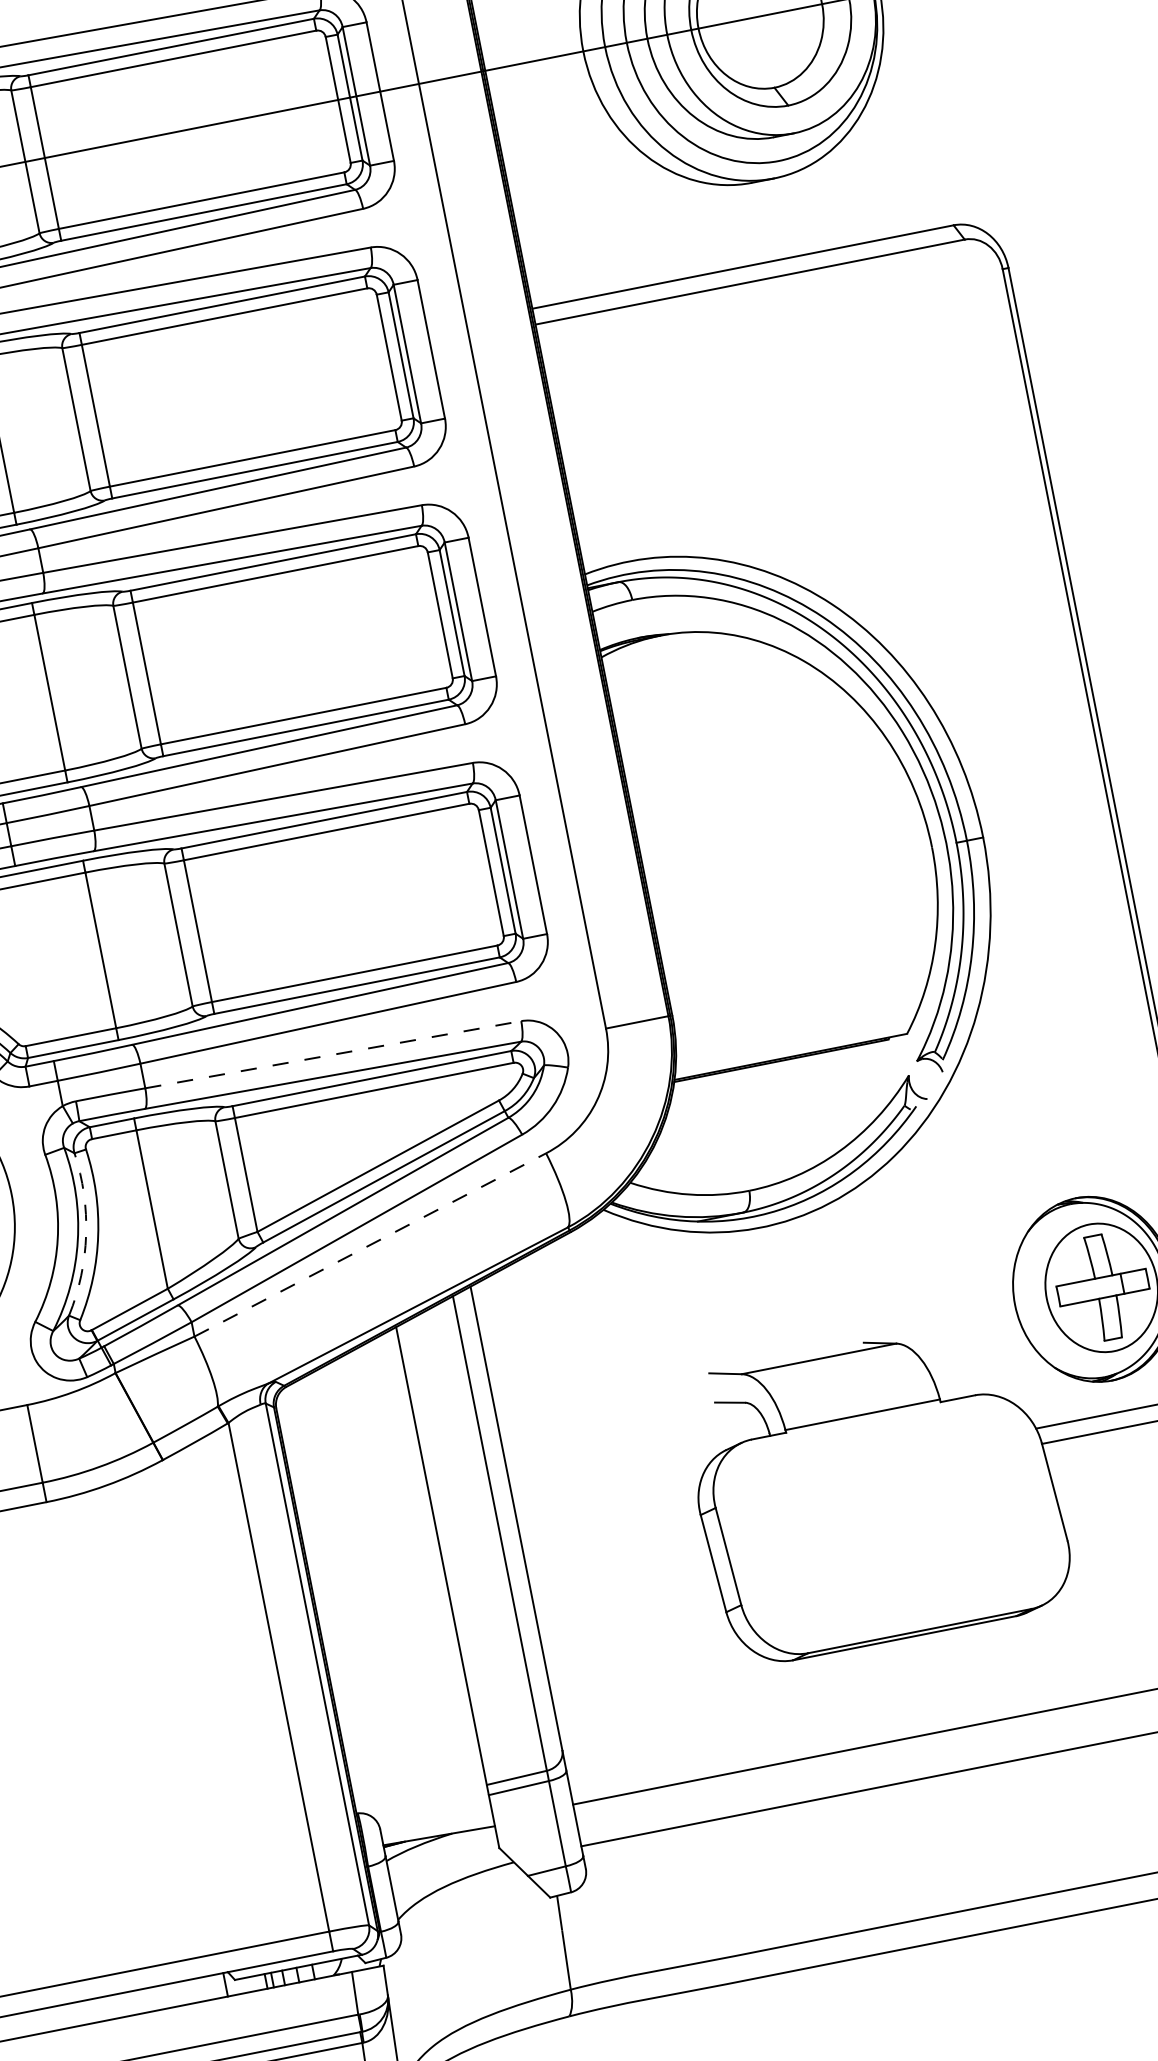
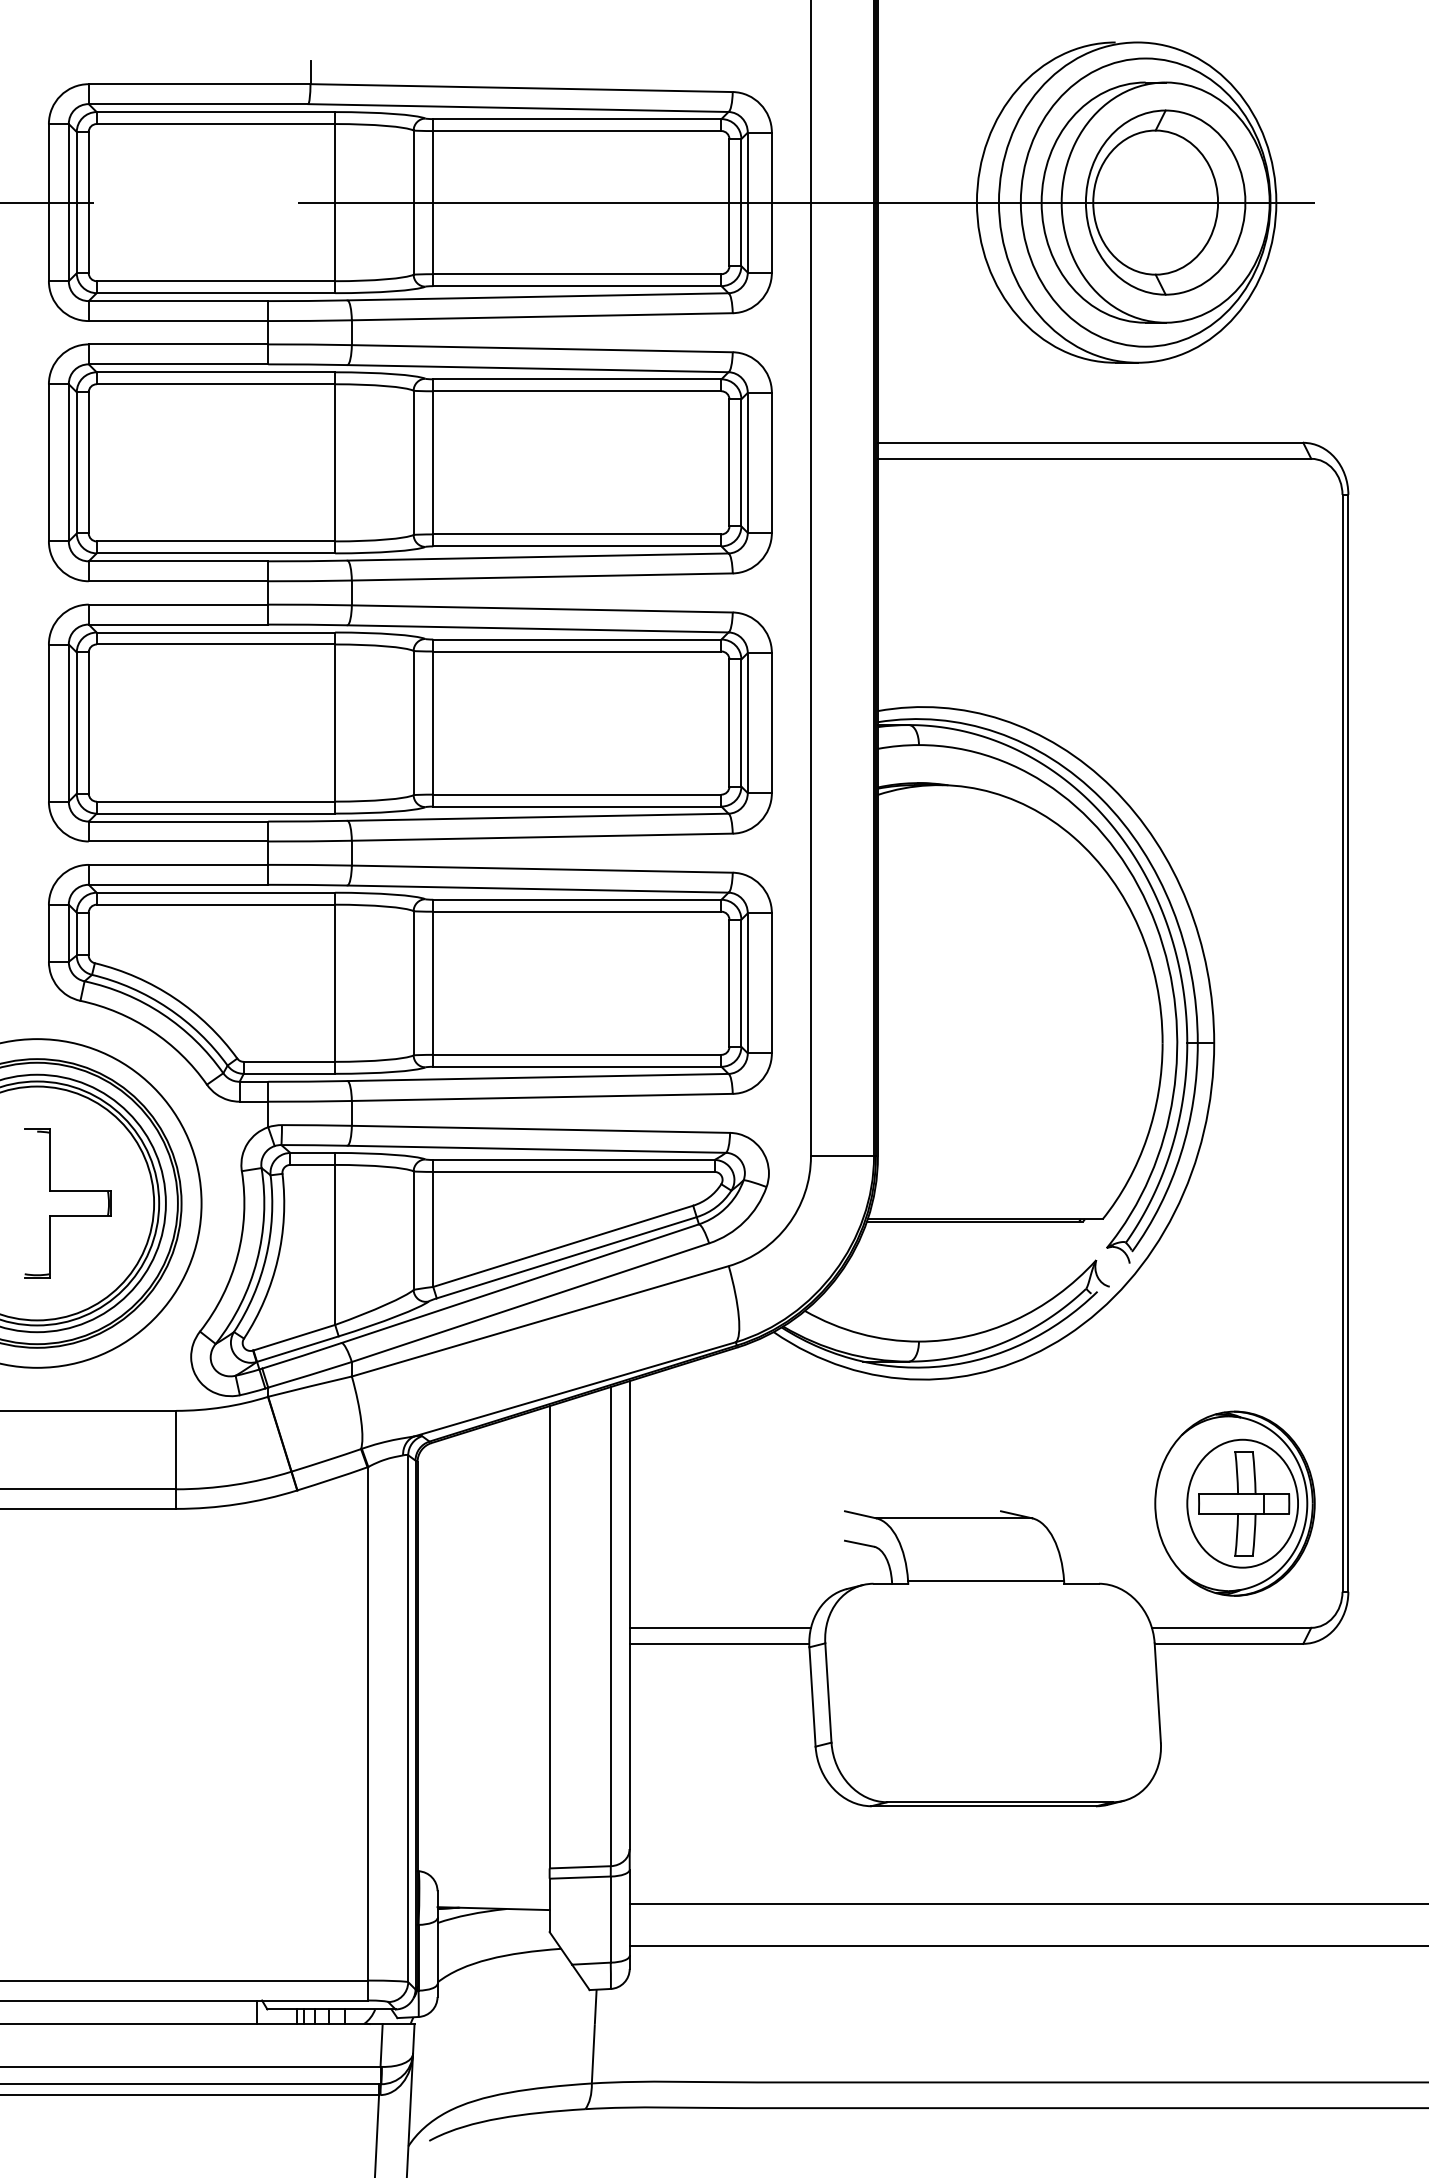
line: (333, 1054) -> (541, 1129), dashed -> solid
arc: (86, 1234) -> (266, 1256), dashed -> solid
line: (370, 1245) -> (540, 1321), dashed -> solid
line: (608, 1512) -> (720, 1627), added
line: (610, 1528) -> (719, 1643), added

